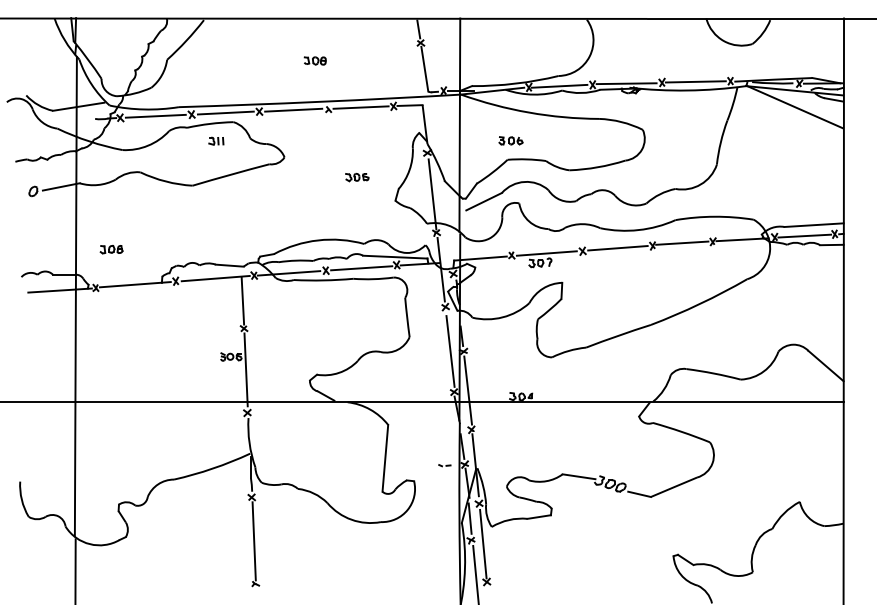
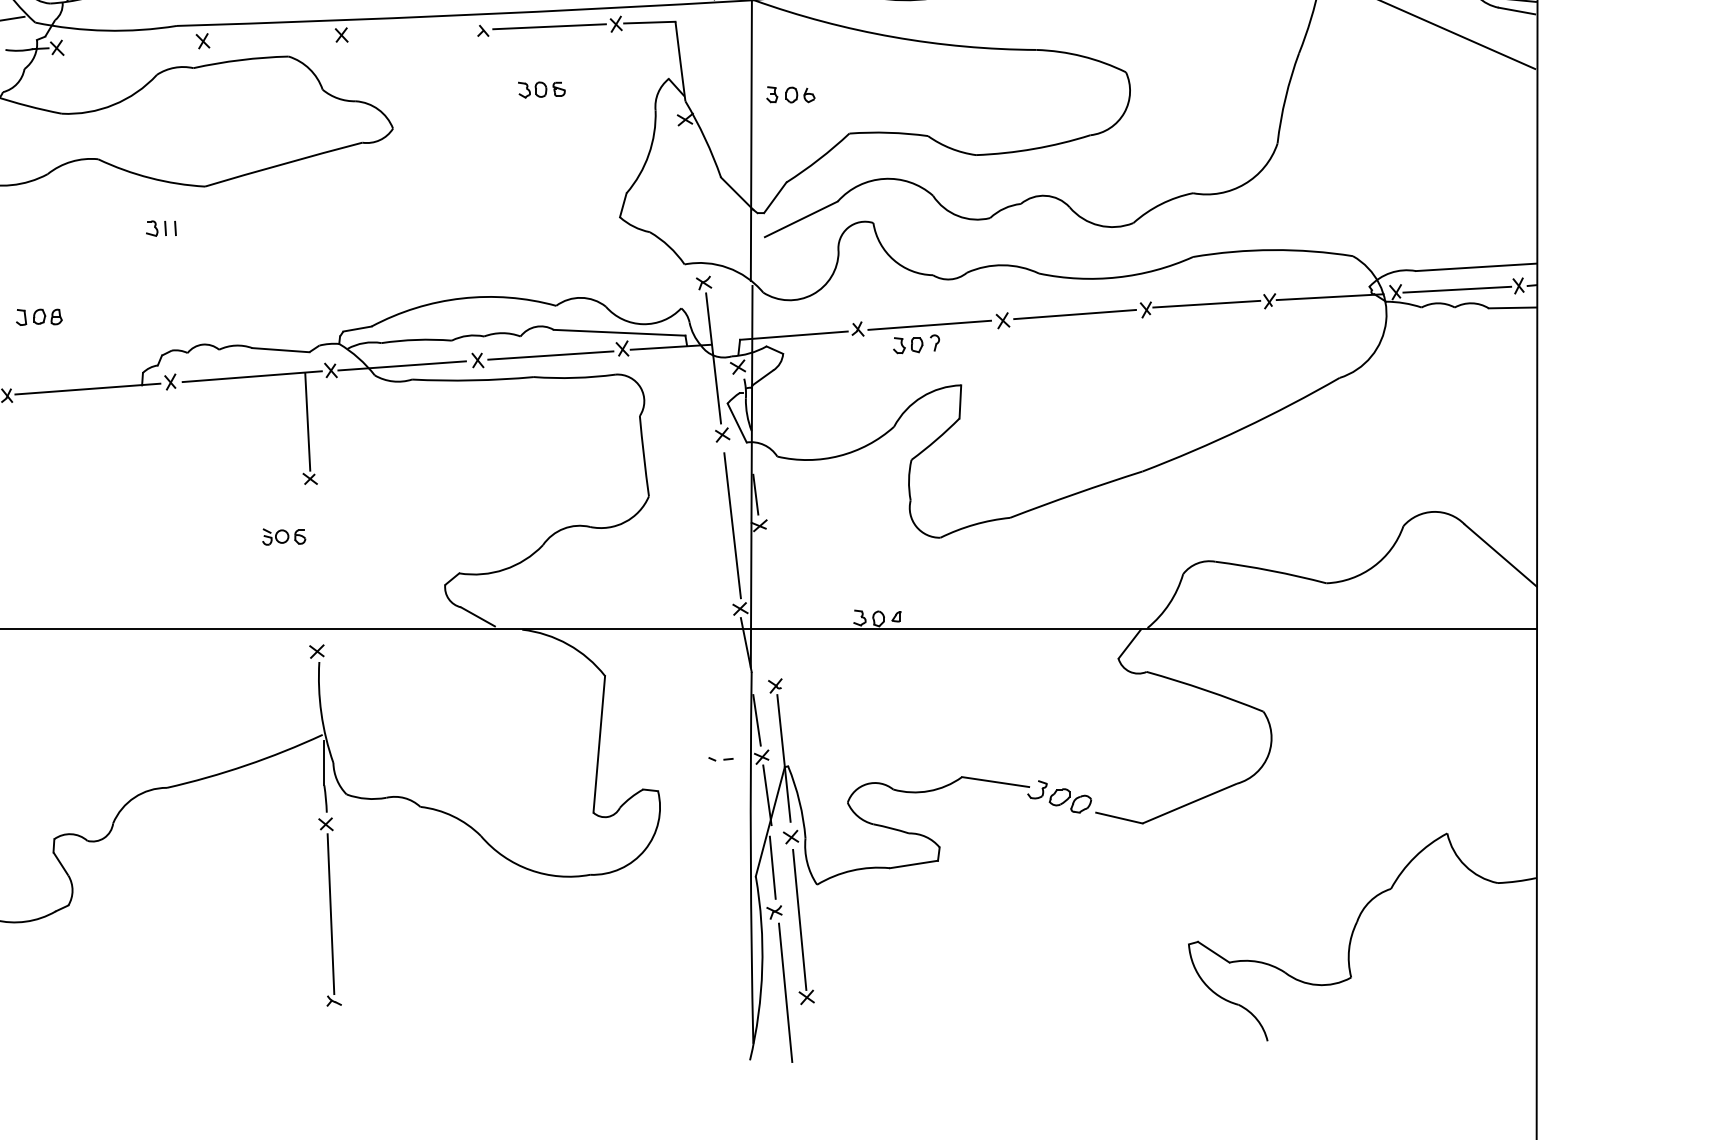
line: (293, 109) -> (411, 30), removed
line: (225, 112) -> (272, 36), removed
line: (155, 115) -> (129, 42), removed
part: (216, 140) -> (161, 227), moved
part: (510, 140) -> (789, 94), moved
part: (357, 177) -> (542, 90), moved
line: (432, 194) -> (695, 204), removed
line: (245, 369) -> (313, 562), removed
line: (467, 390) -> (767, 605), removed

